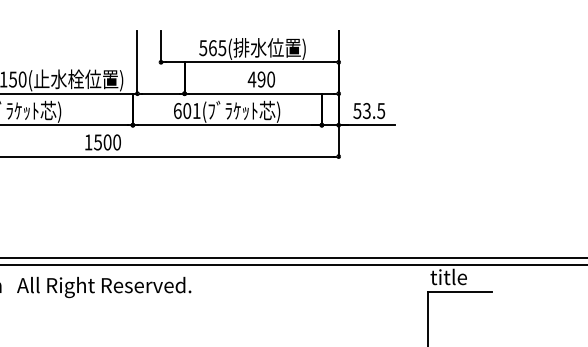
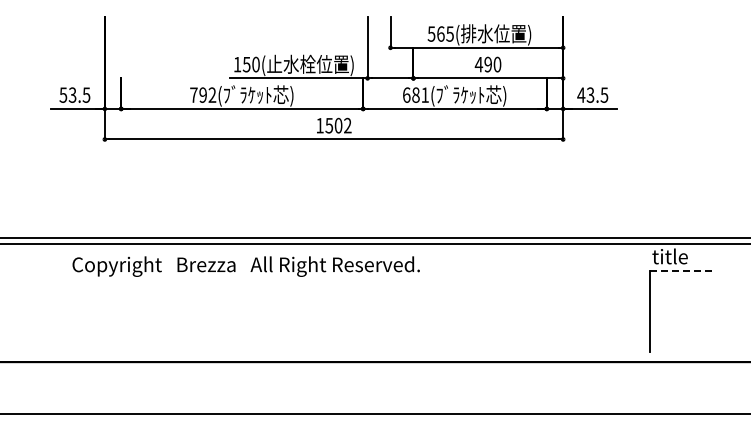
text: (186, 110) -> (415, 94), 601( -> 681(
text: (357, 110) -> (581, 94), 53.5 -> 43.5
text: (116, 142) -> (347, 125), 1500 -> 1502
line: (459, 292) -> (680, 271), solid -> dashed

